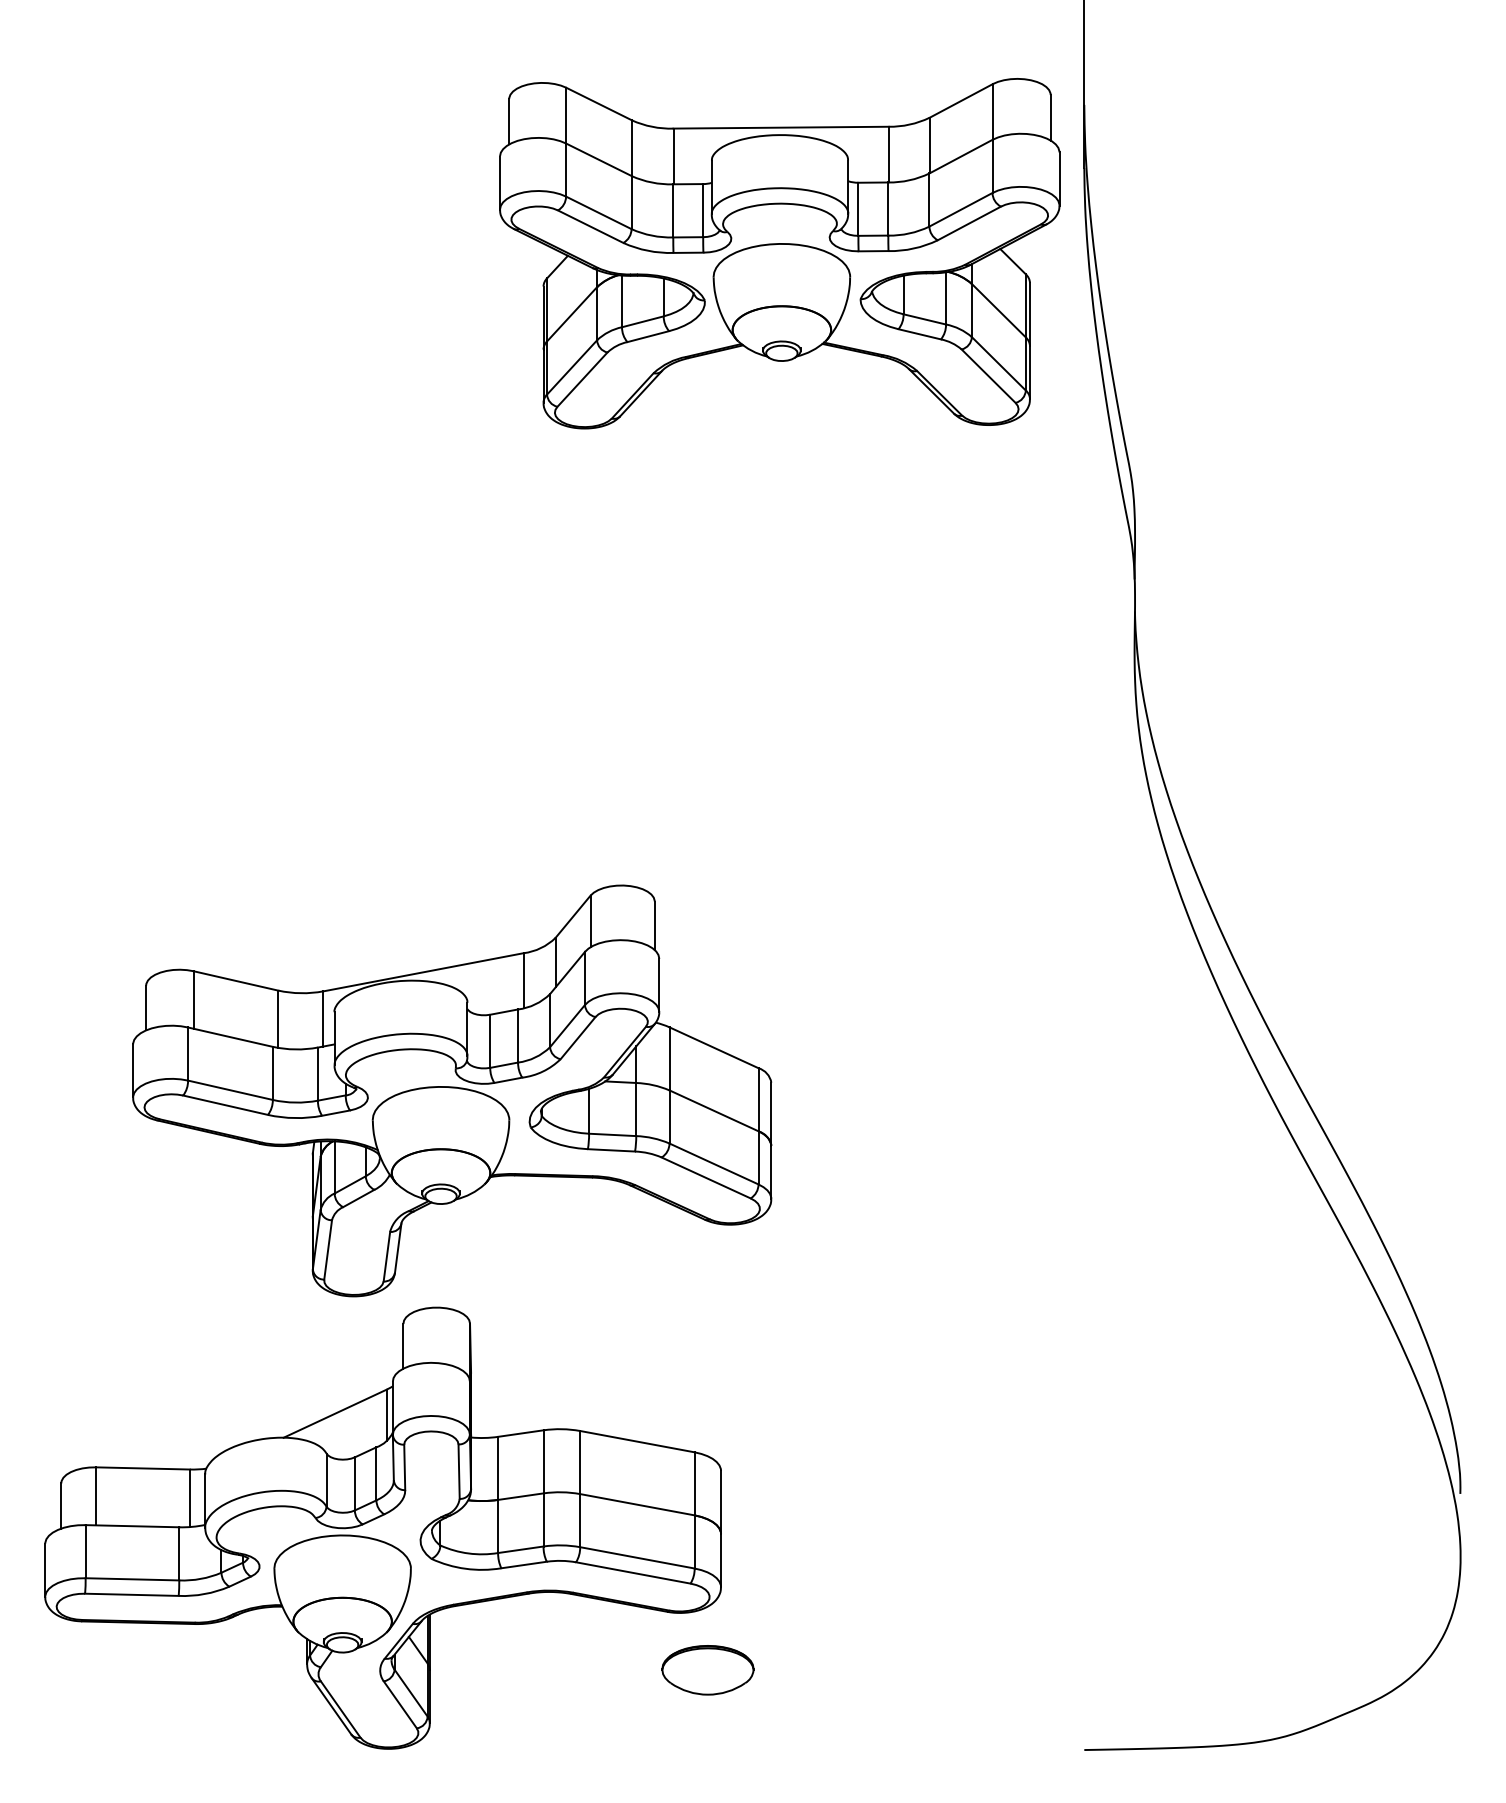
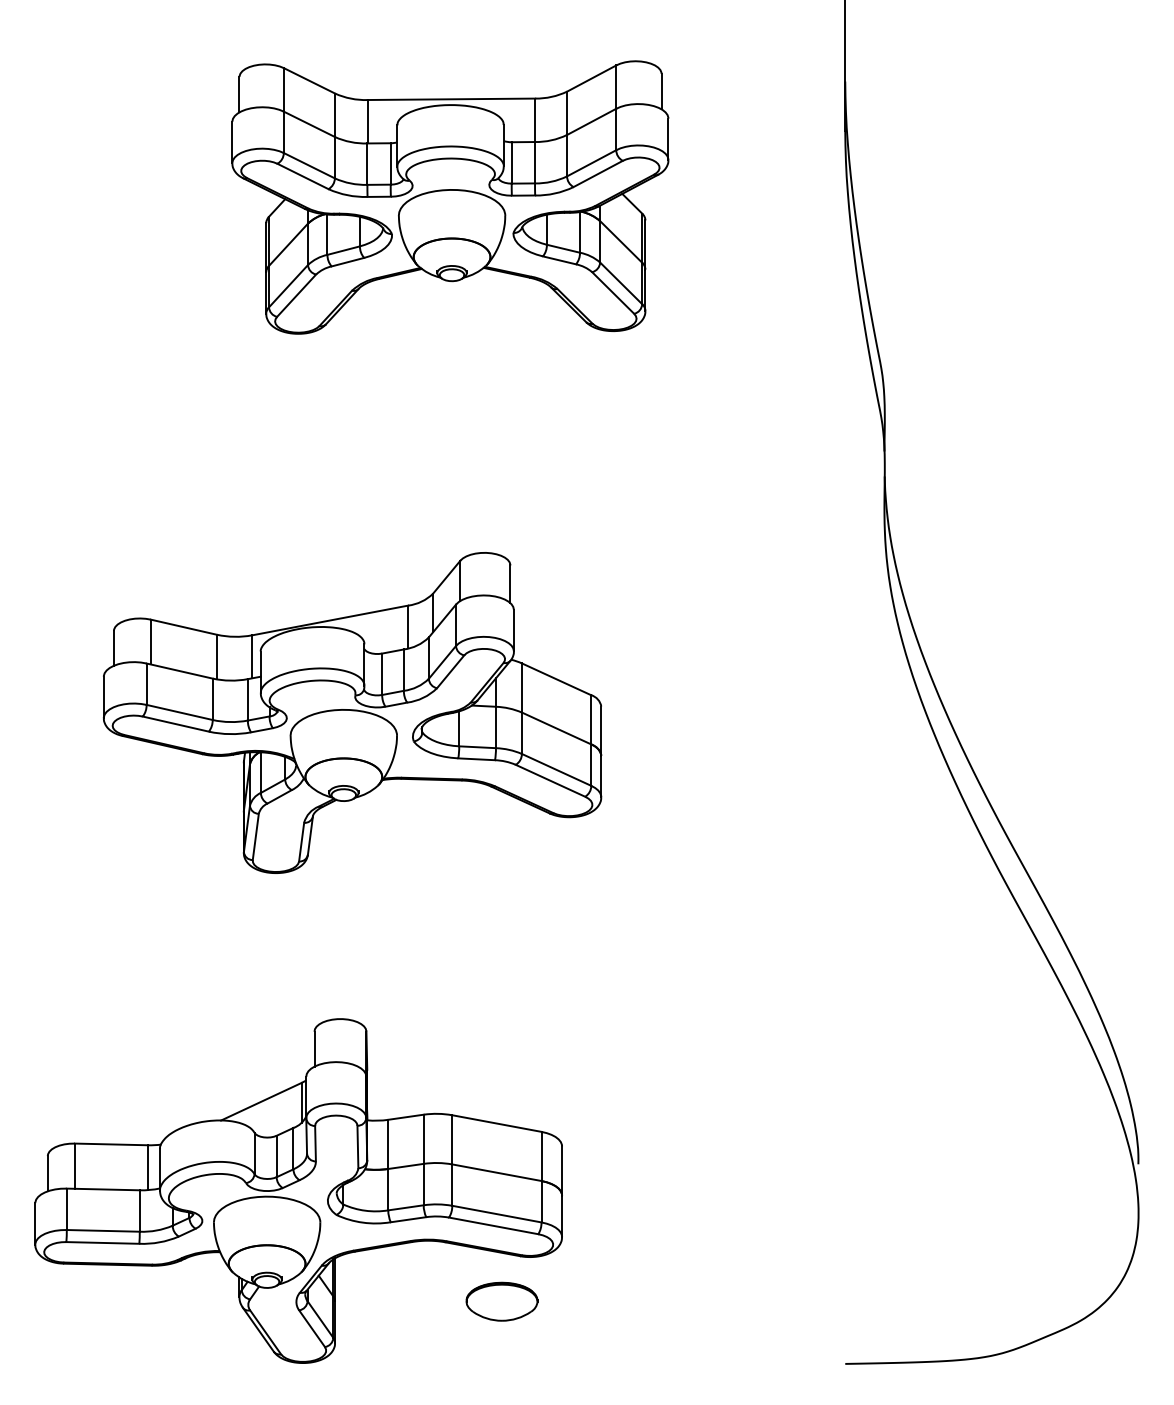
part: (779, 253) -> (450, 197), moved
part: (452, 1090) -> (352, 712), moved
part: (707, 1670) -> (501, 1301), moved

